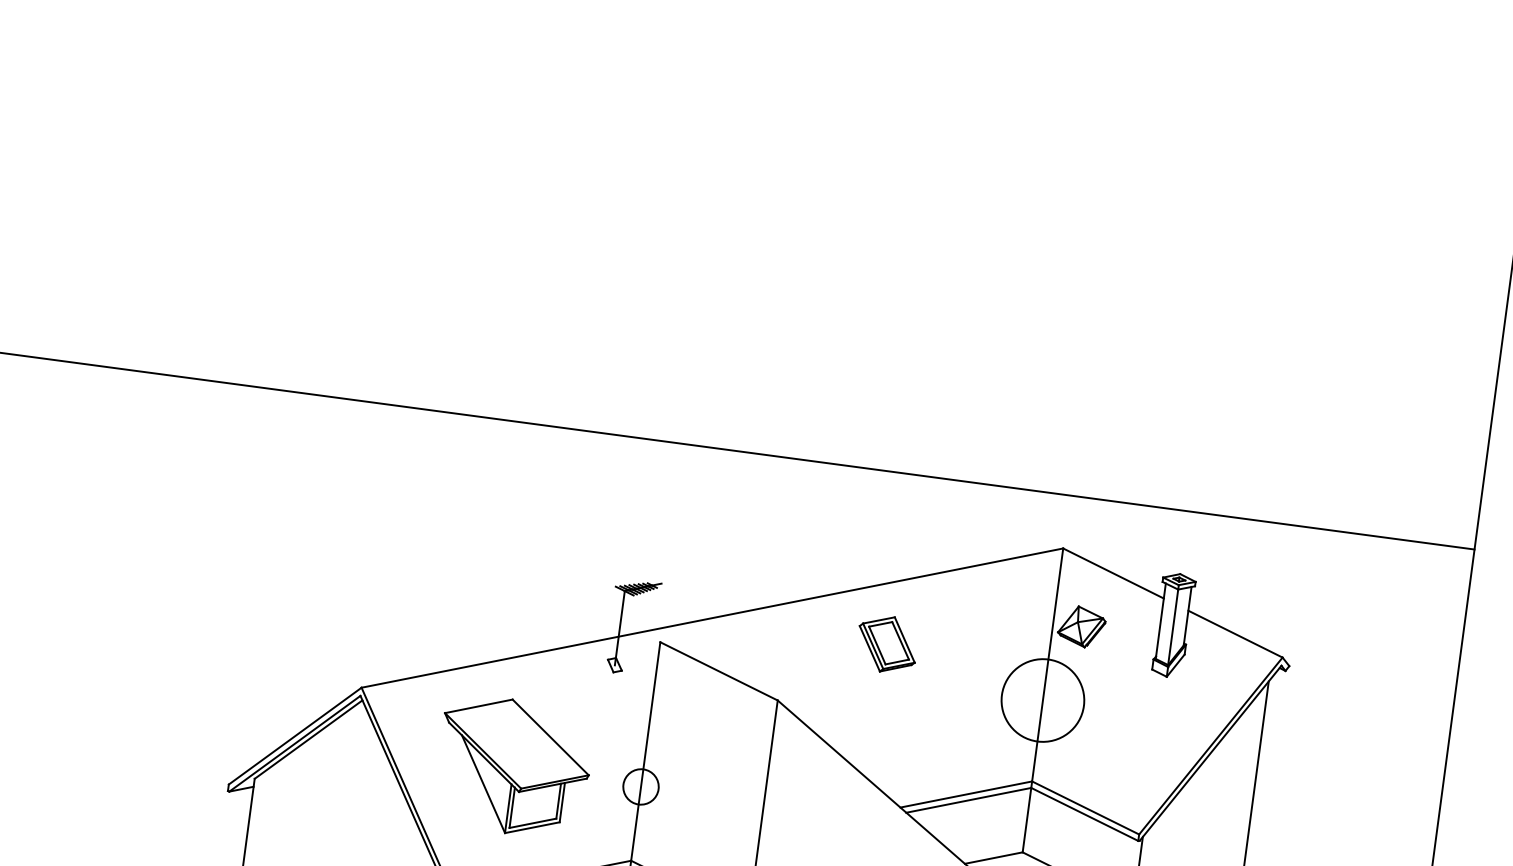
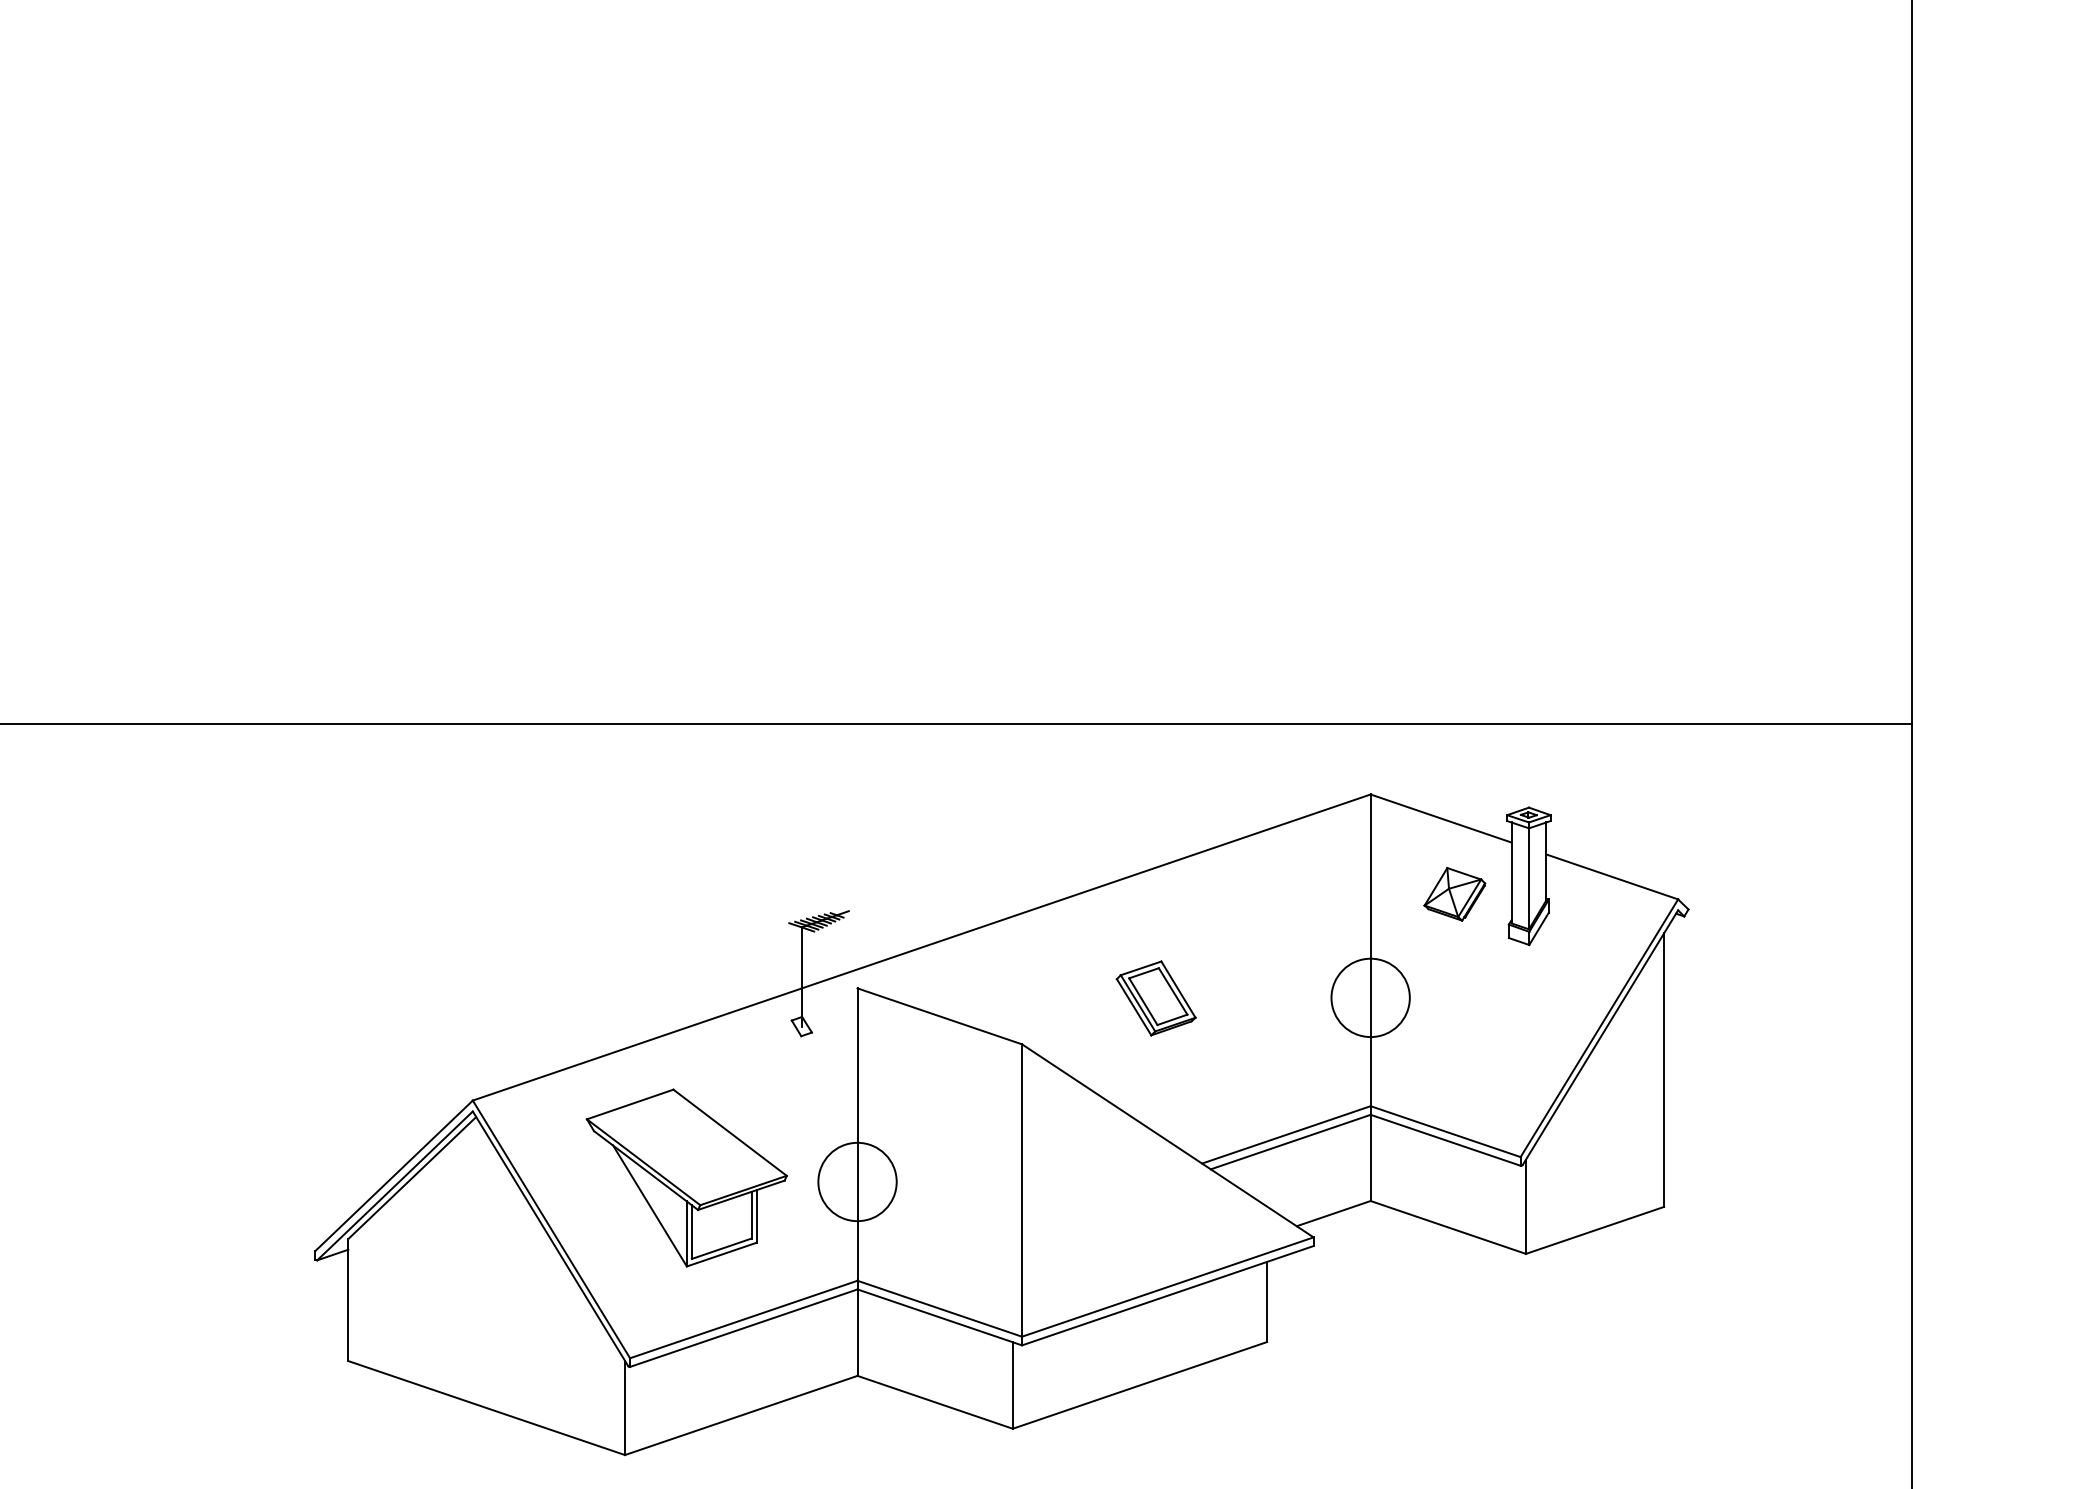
part: (1081, 627) -> (1454, 894), moved
part: (886, 644) -> (1155, 998), moved
circle: (1042, 700) -> (1370, 997), size x0.71
circle: (641, 786) -> (857, 1181), size x1.67

